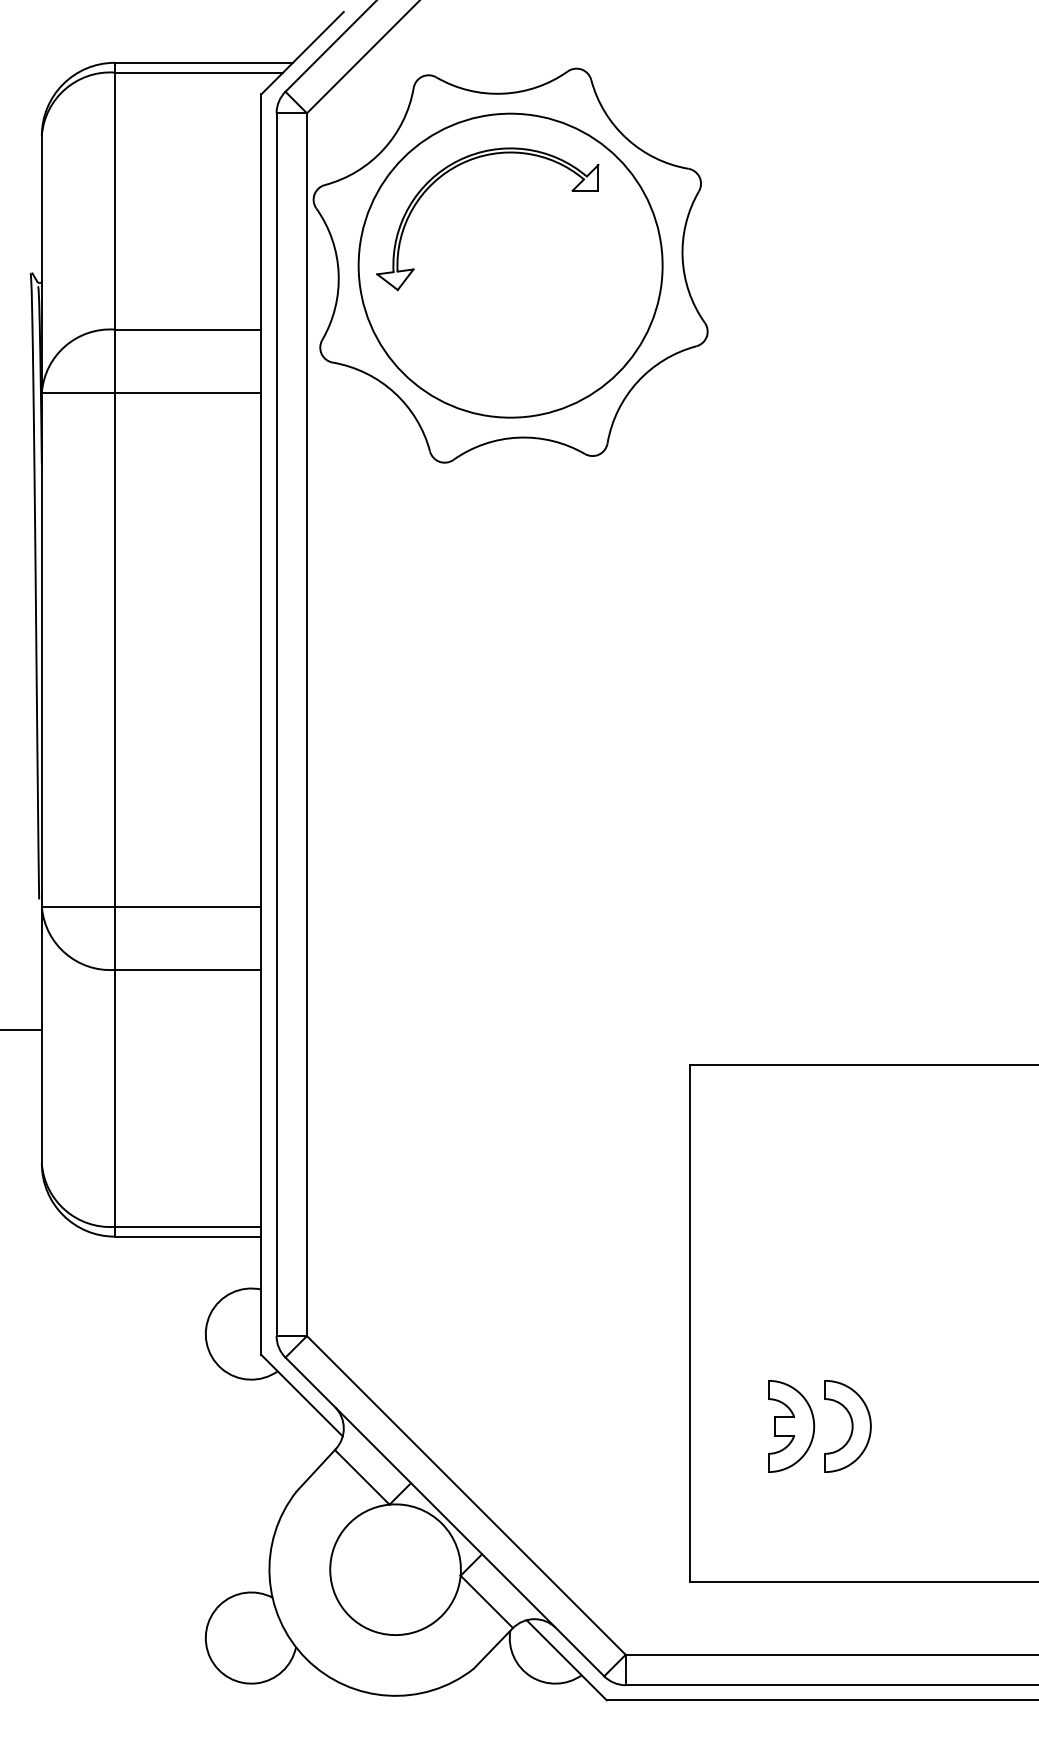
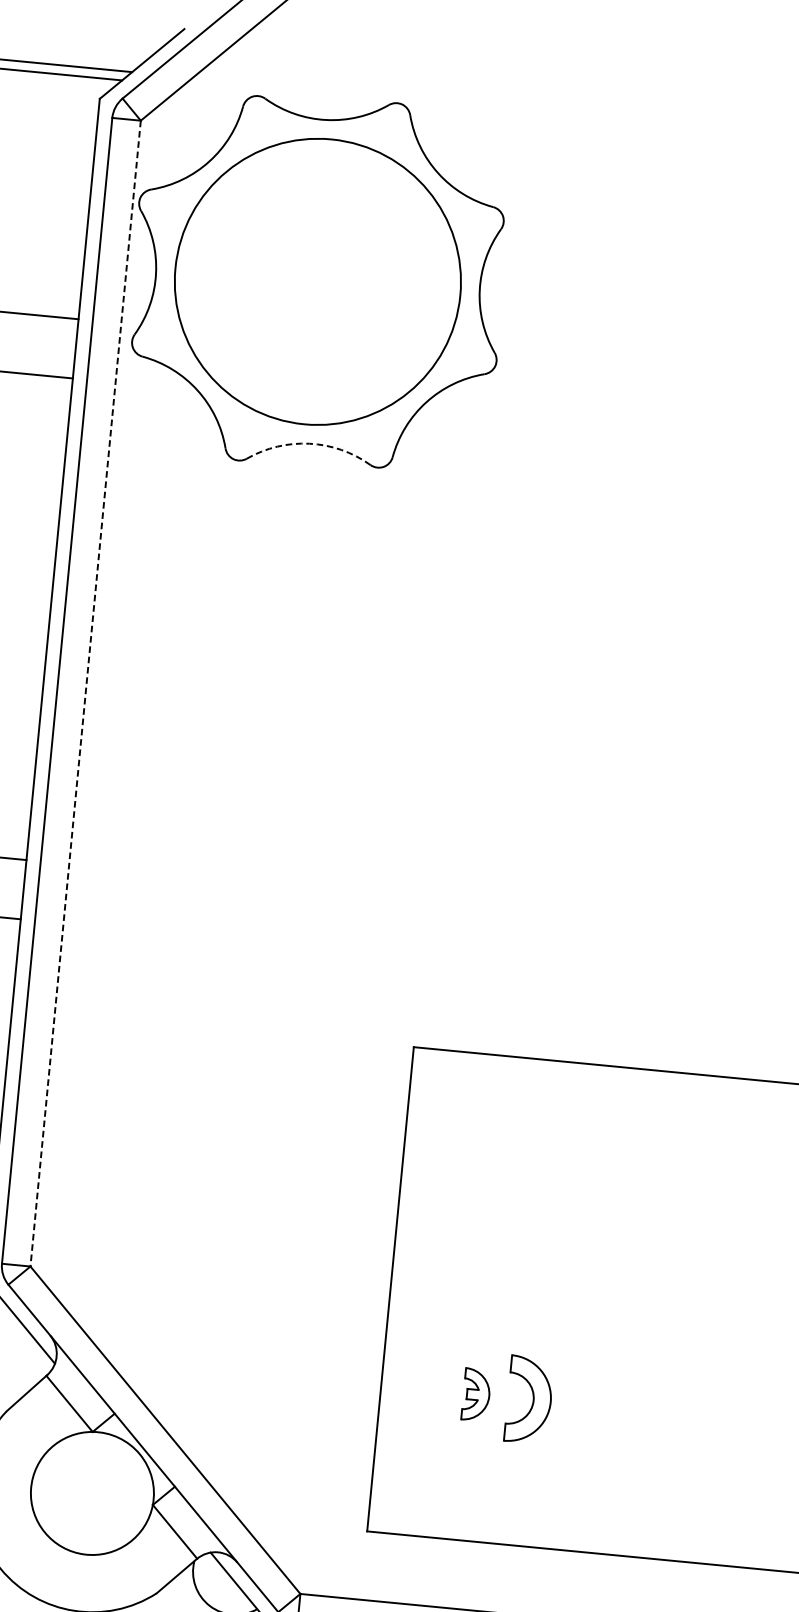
part: (460, 165) -> (279, 183), removed
arc: (518, 437) -> (309, 443), solid -> dashed
line: (306, 725) -> (85, 694), solid -> dashed
part: (791, 1426) -> (476, 1394), size x0.6

